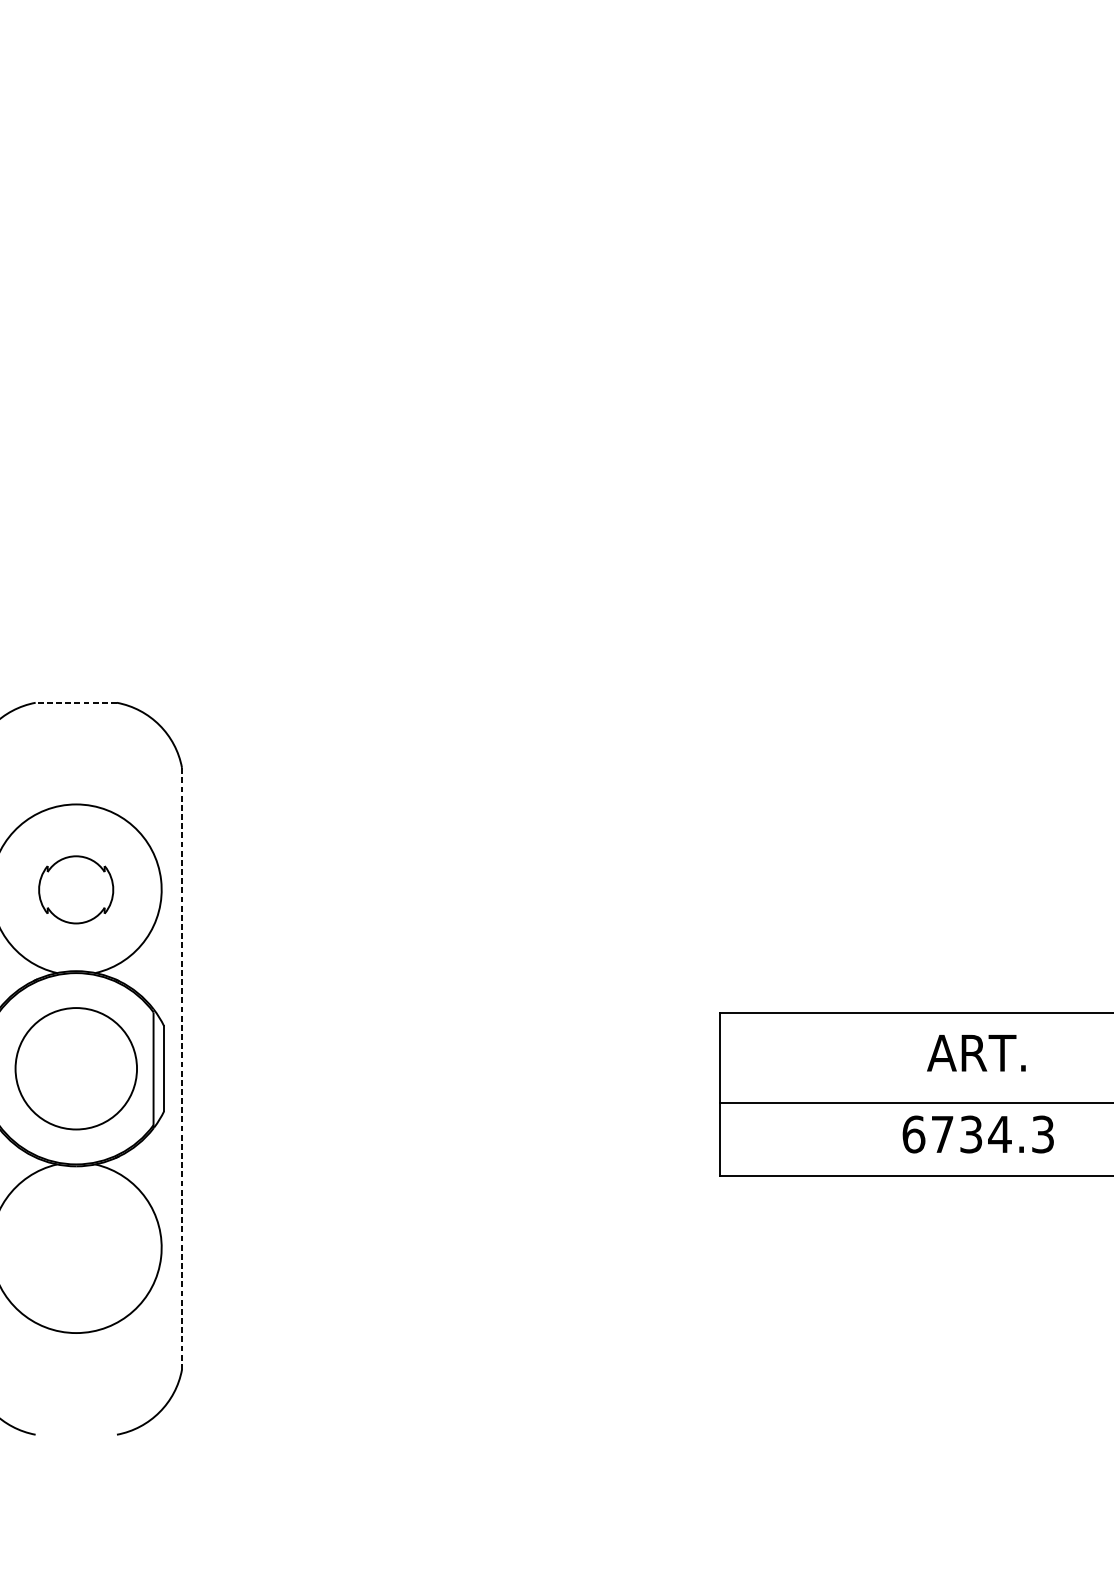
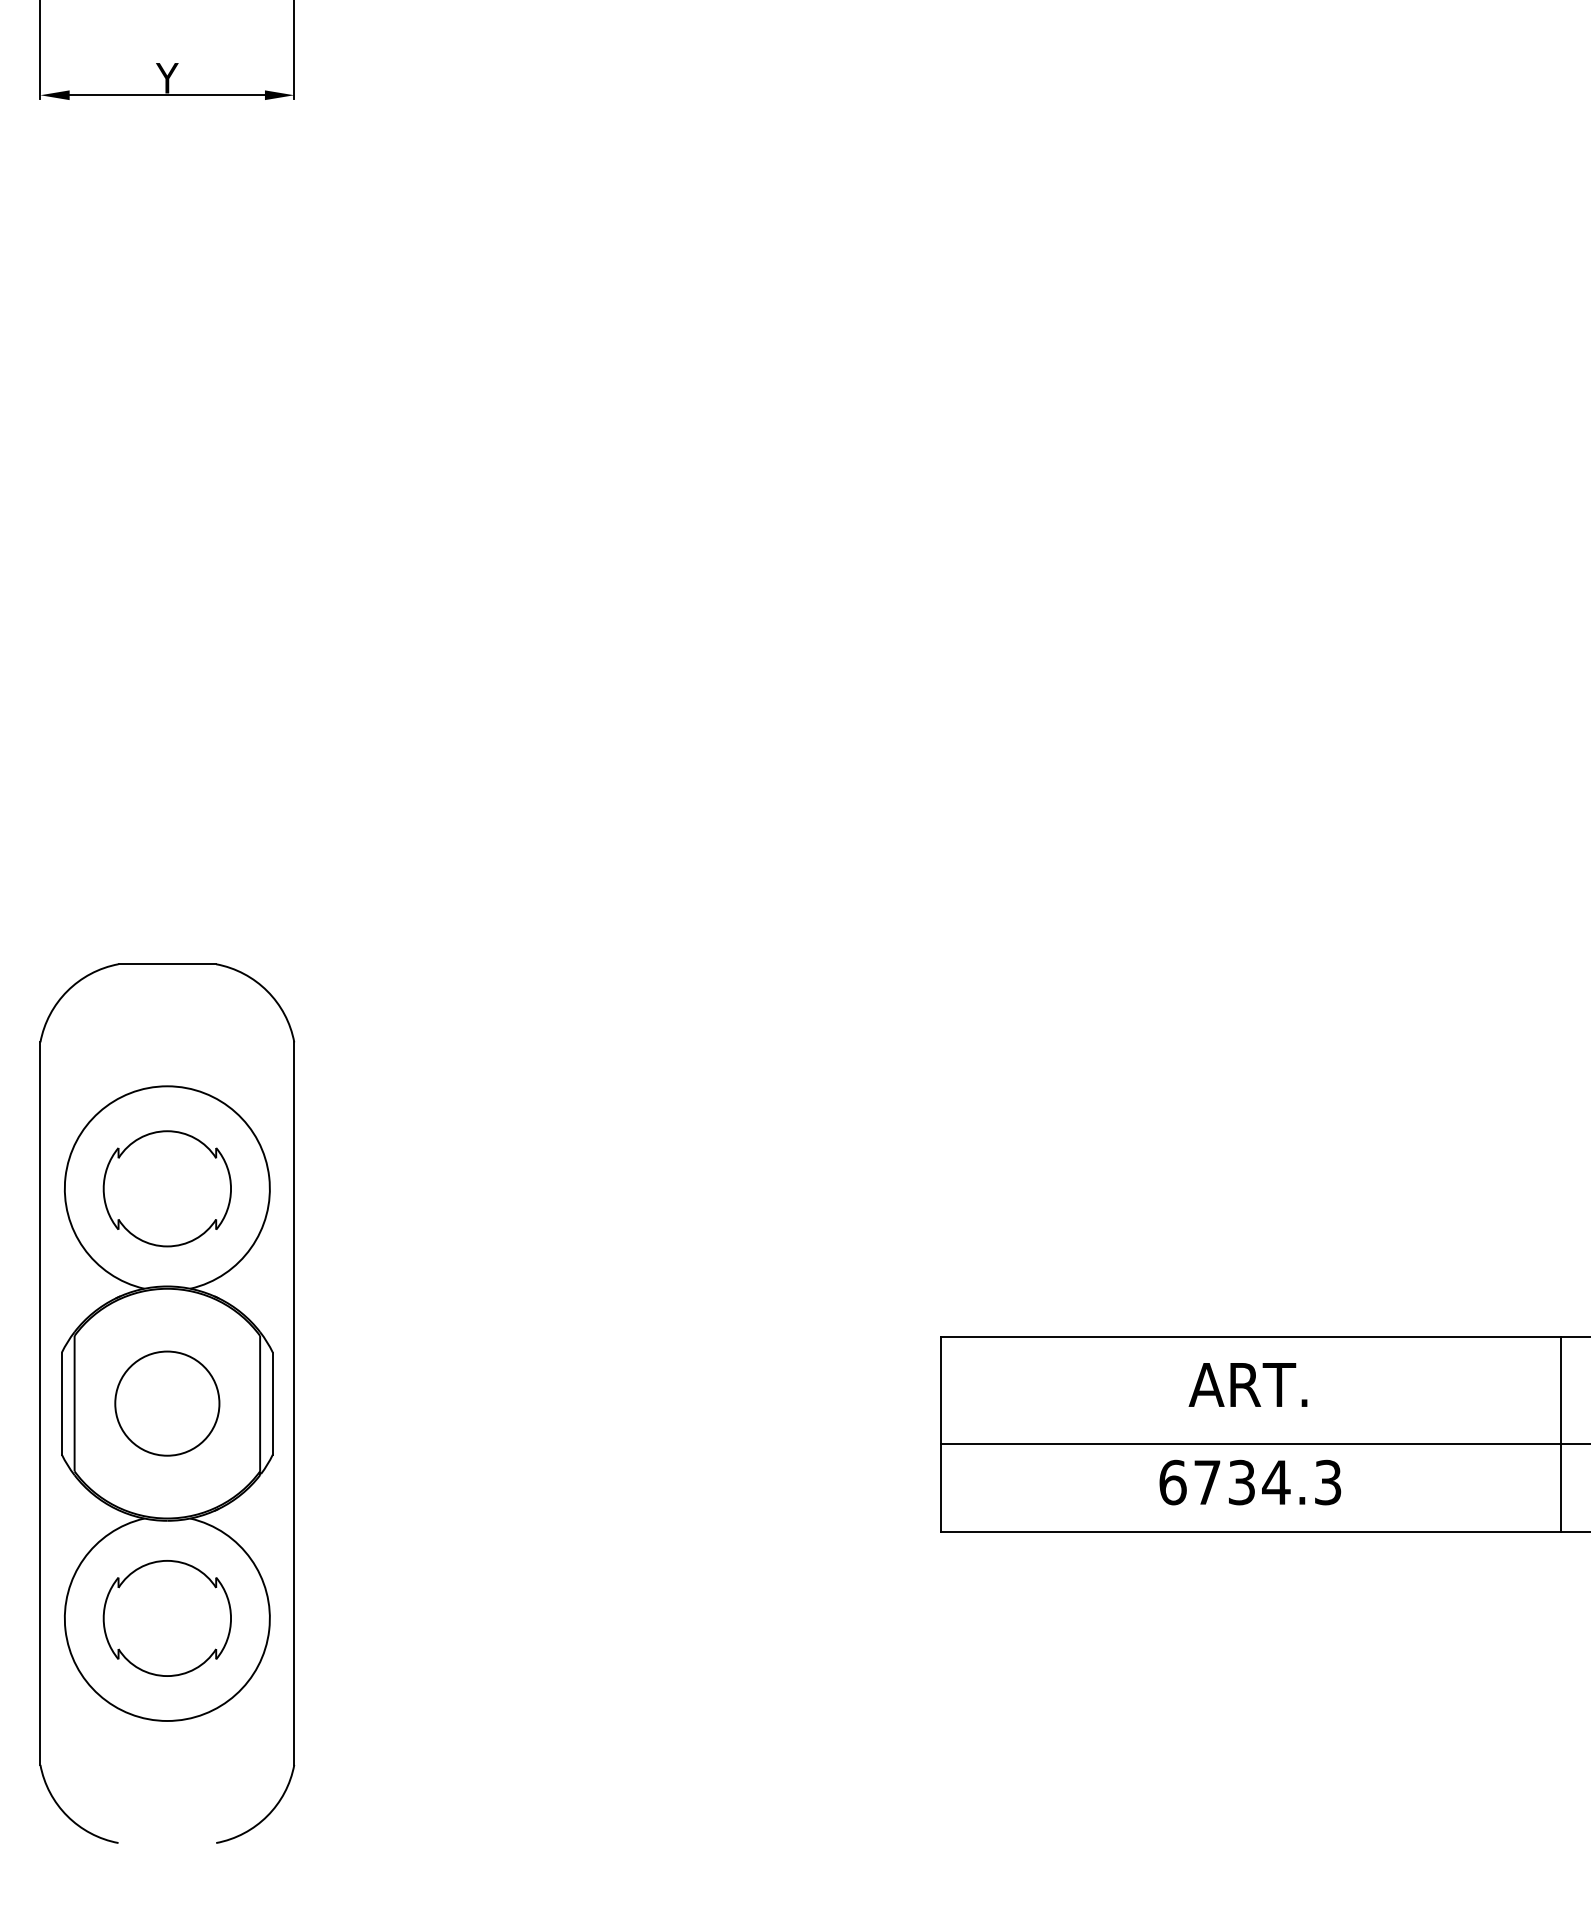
line: (76, 703) -> (167, 964), dashed -> solid
part: (75, 889) -> (166, 1188), size x1.43
circle: (76, 1068) -> (167, 1403), size x0.71
line: (182, 1068) -> (294, 1403), dashed -> solid
part: (75, 1247) -> (166, 1618), added

